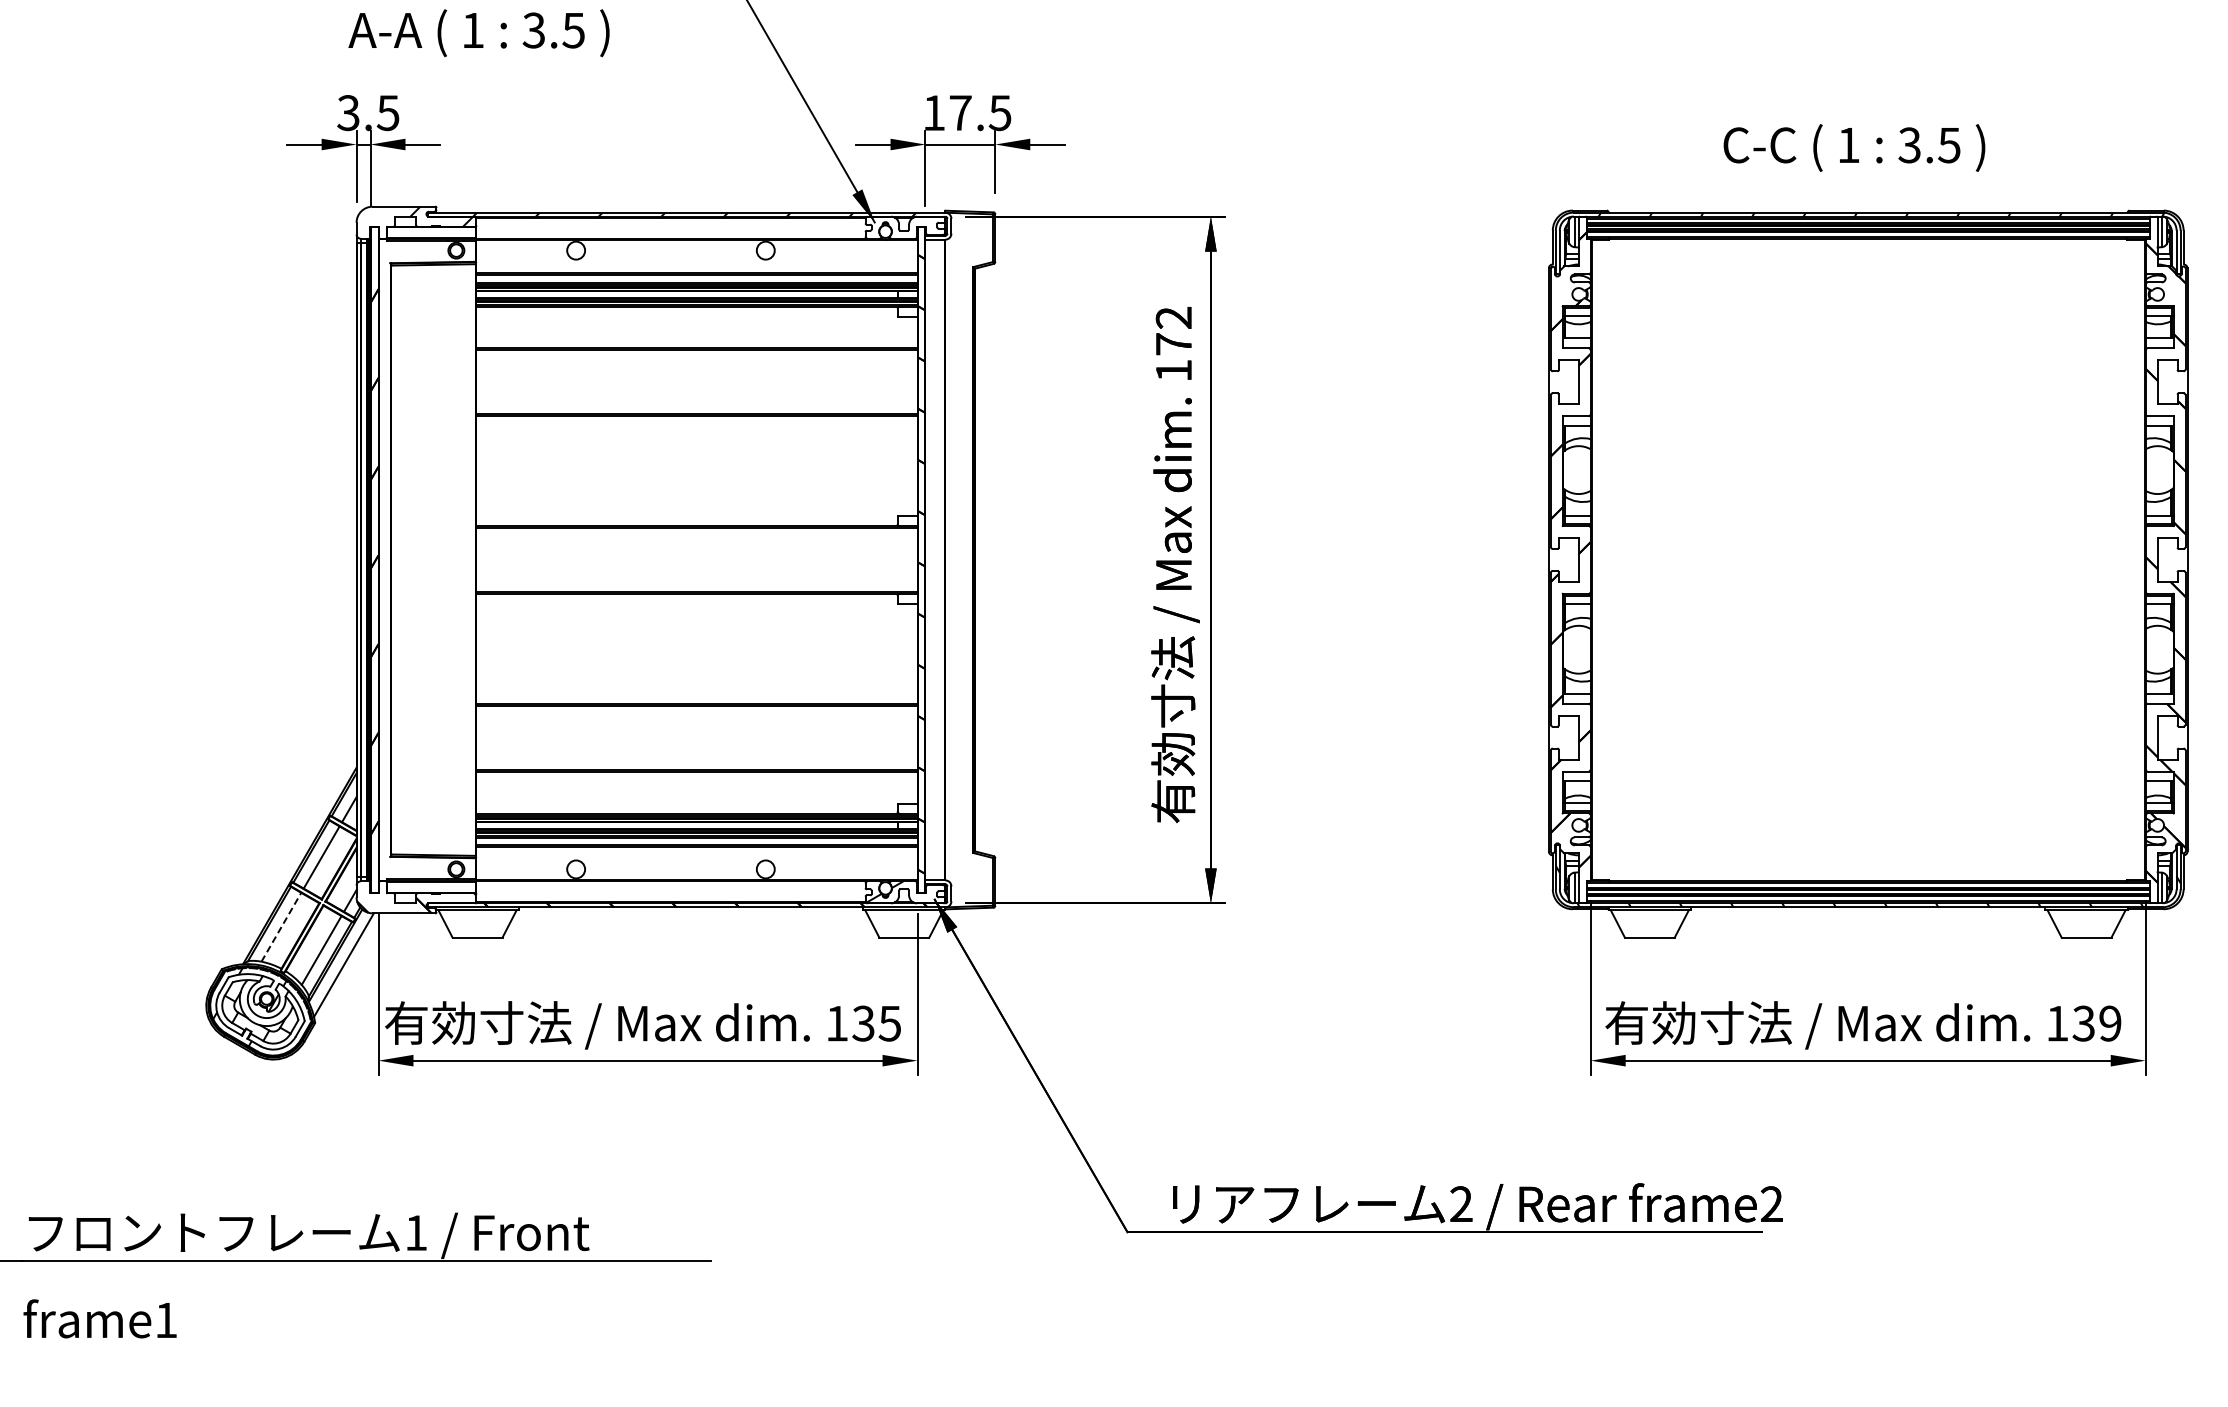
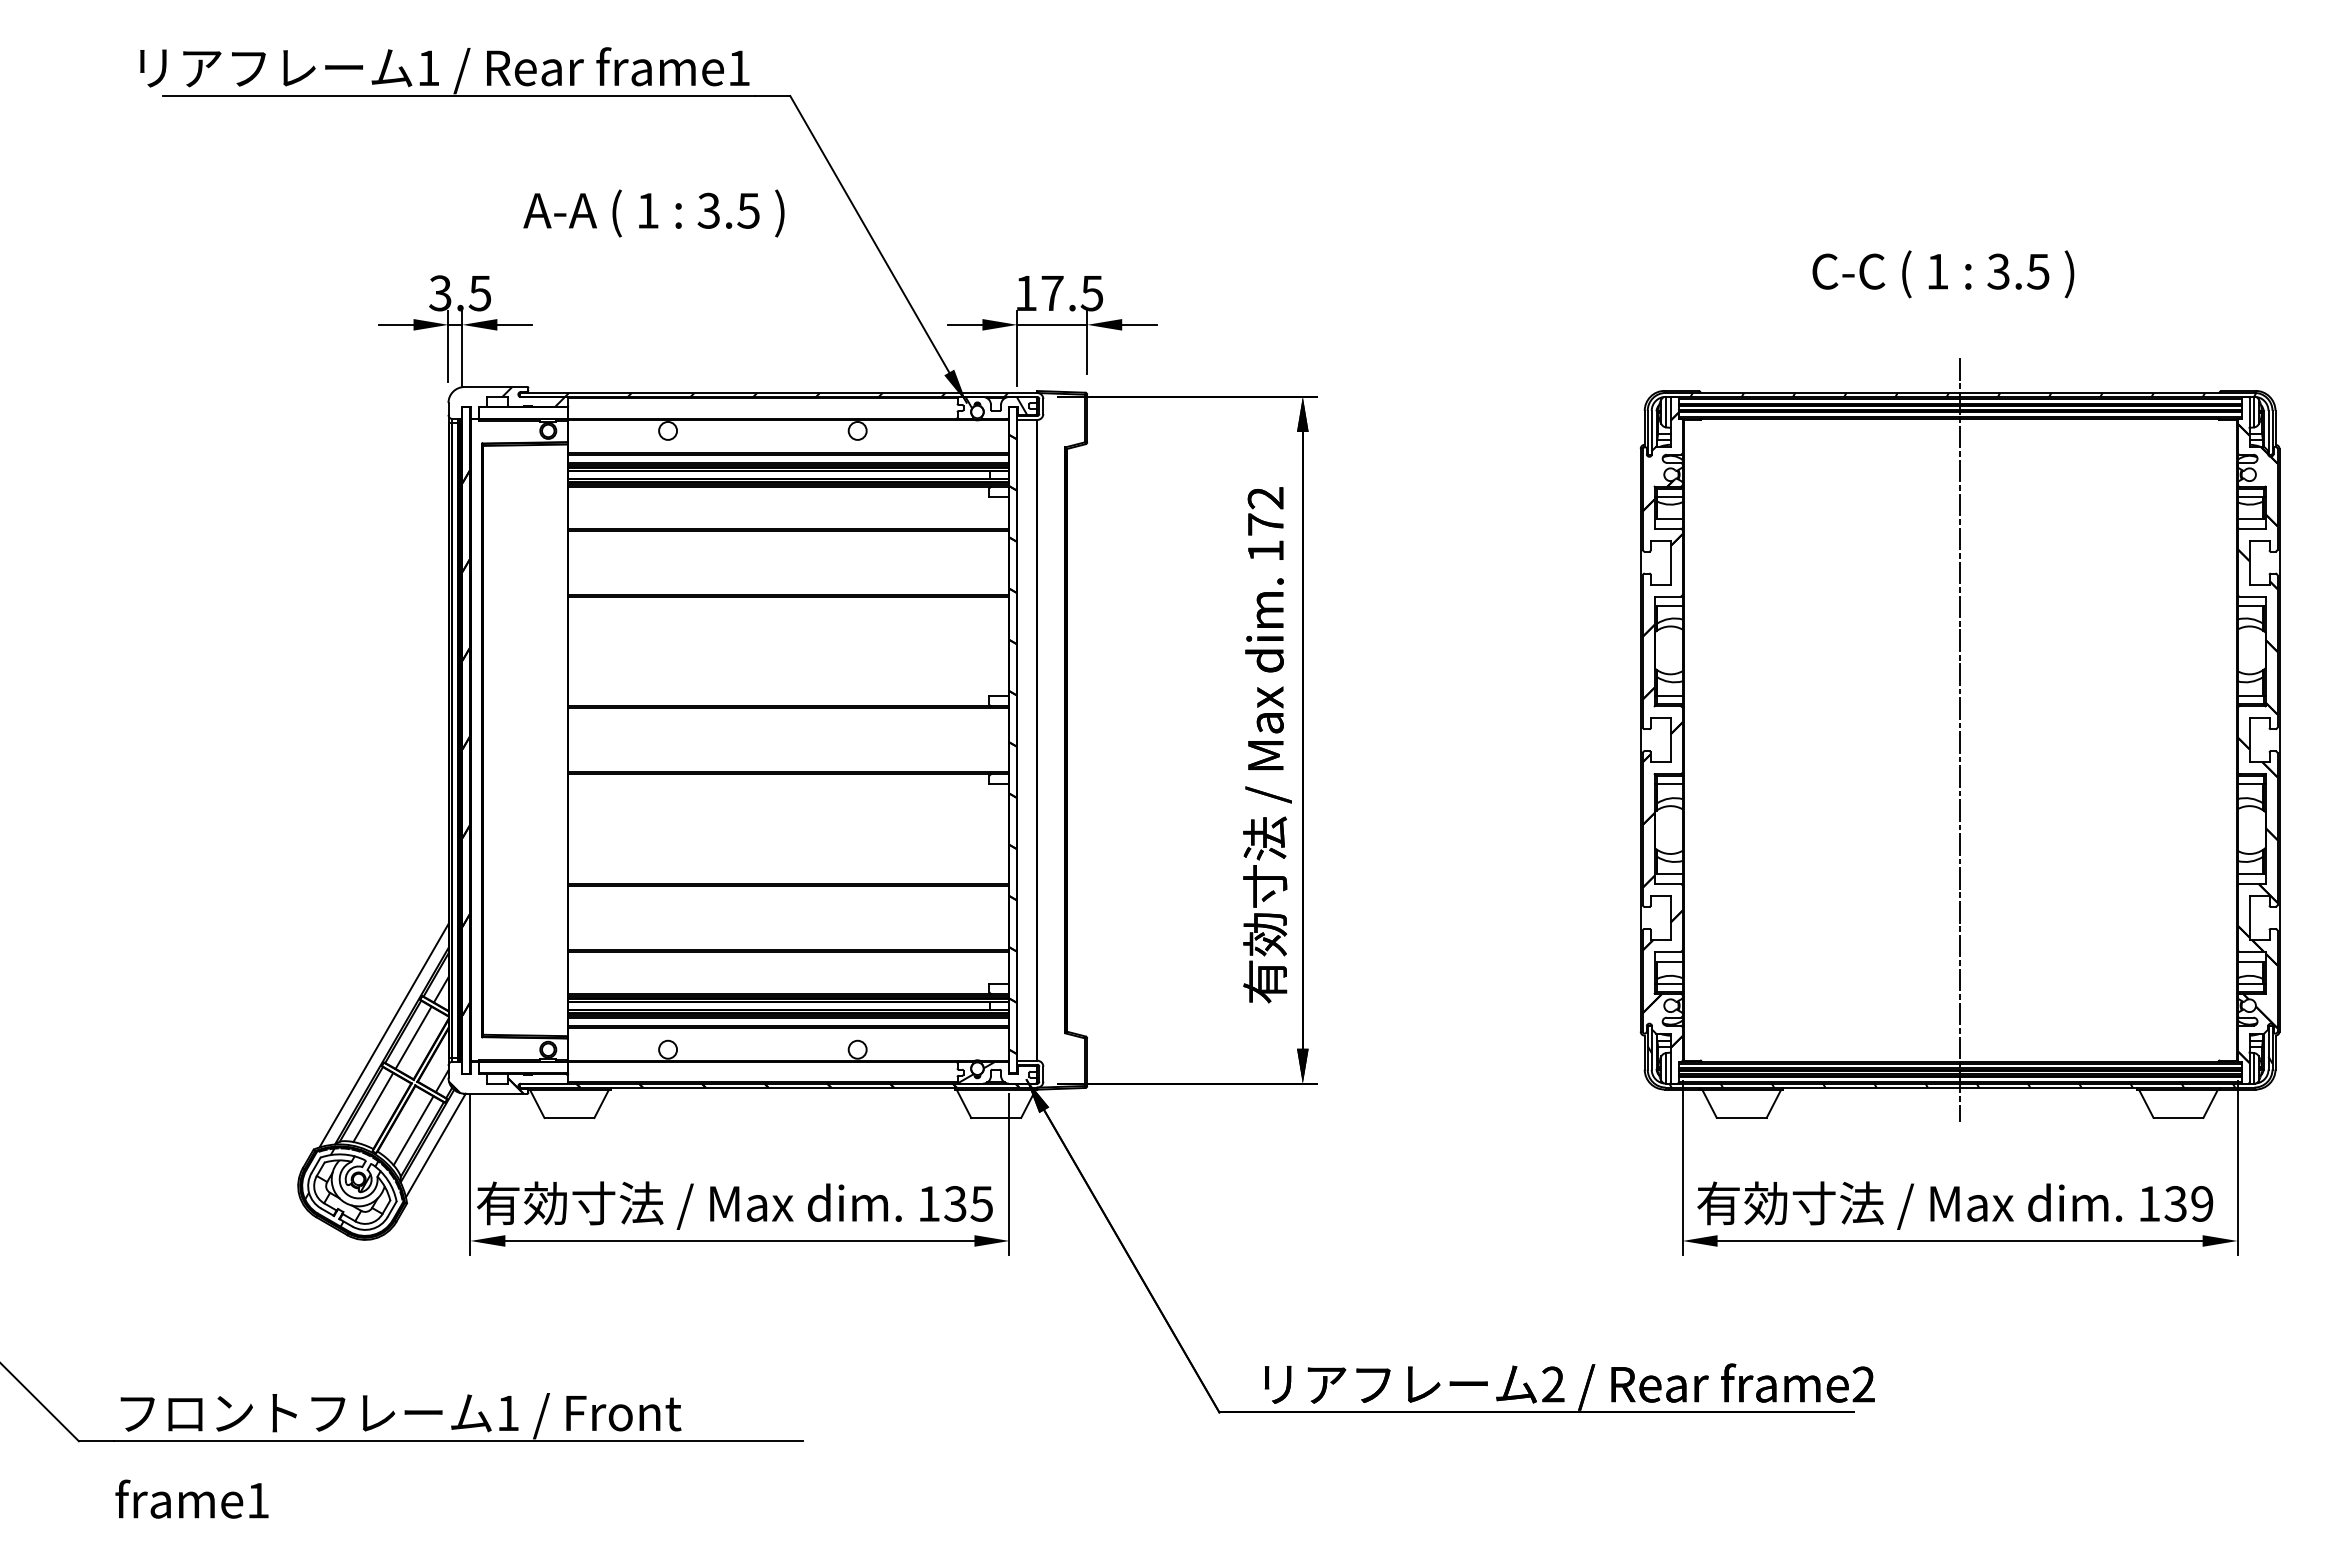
text: (478, 33) -> (653, 213), moved
text: (1854, 148) -> (1943, 274), moved
hatch: (904, 225) -> (996, 405), added
line: (1868, 559) -> (1960, 739), added
line: (291, 855) -> (383, 1035), added
line: (281, 927) -> (373, 1107), dashed -> solid

